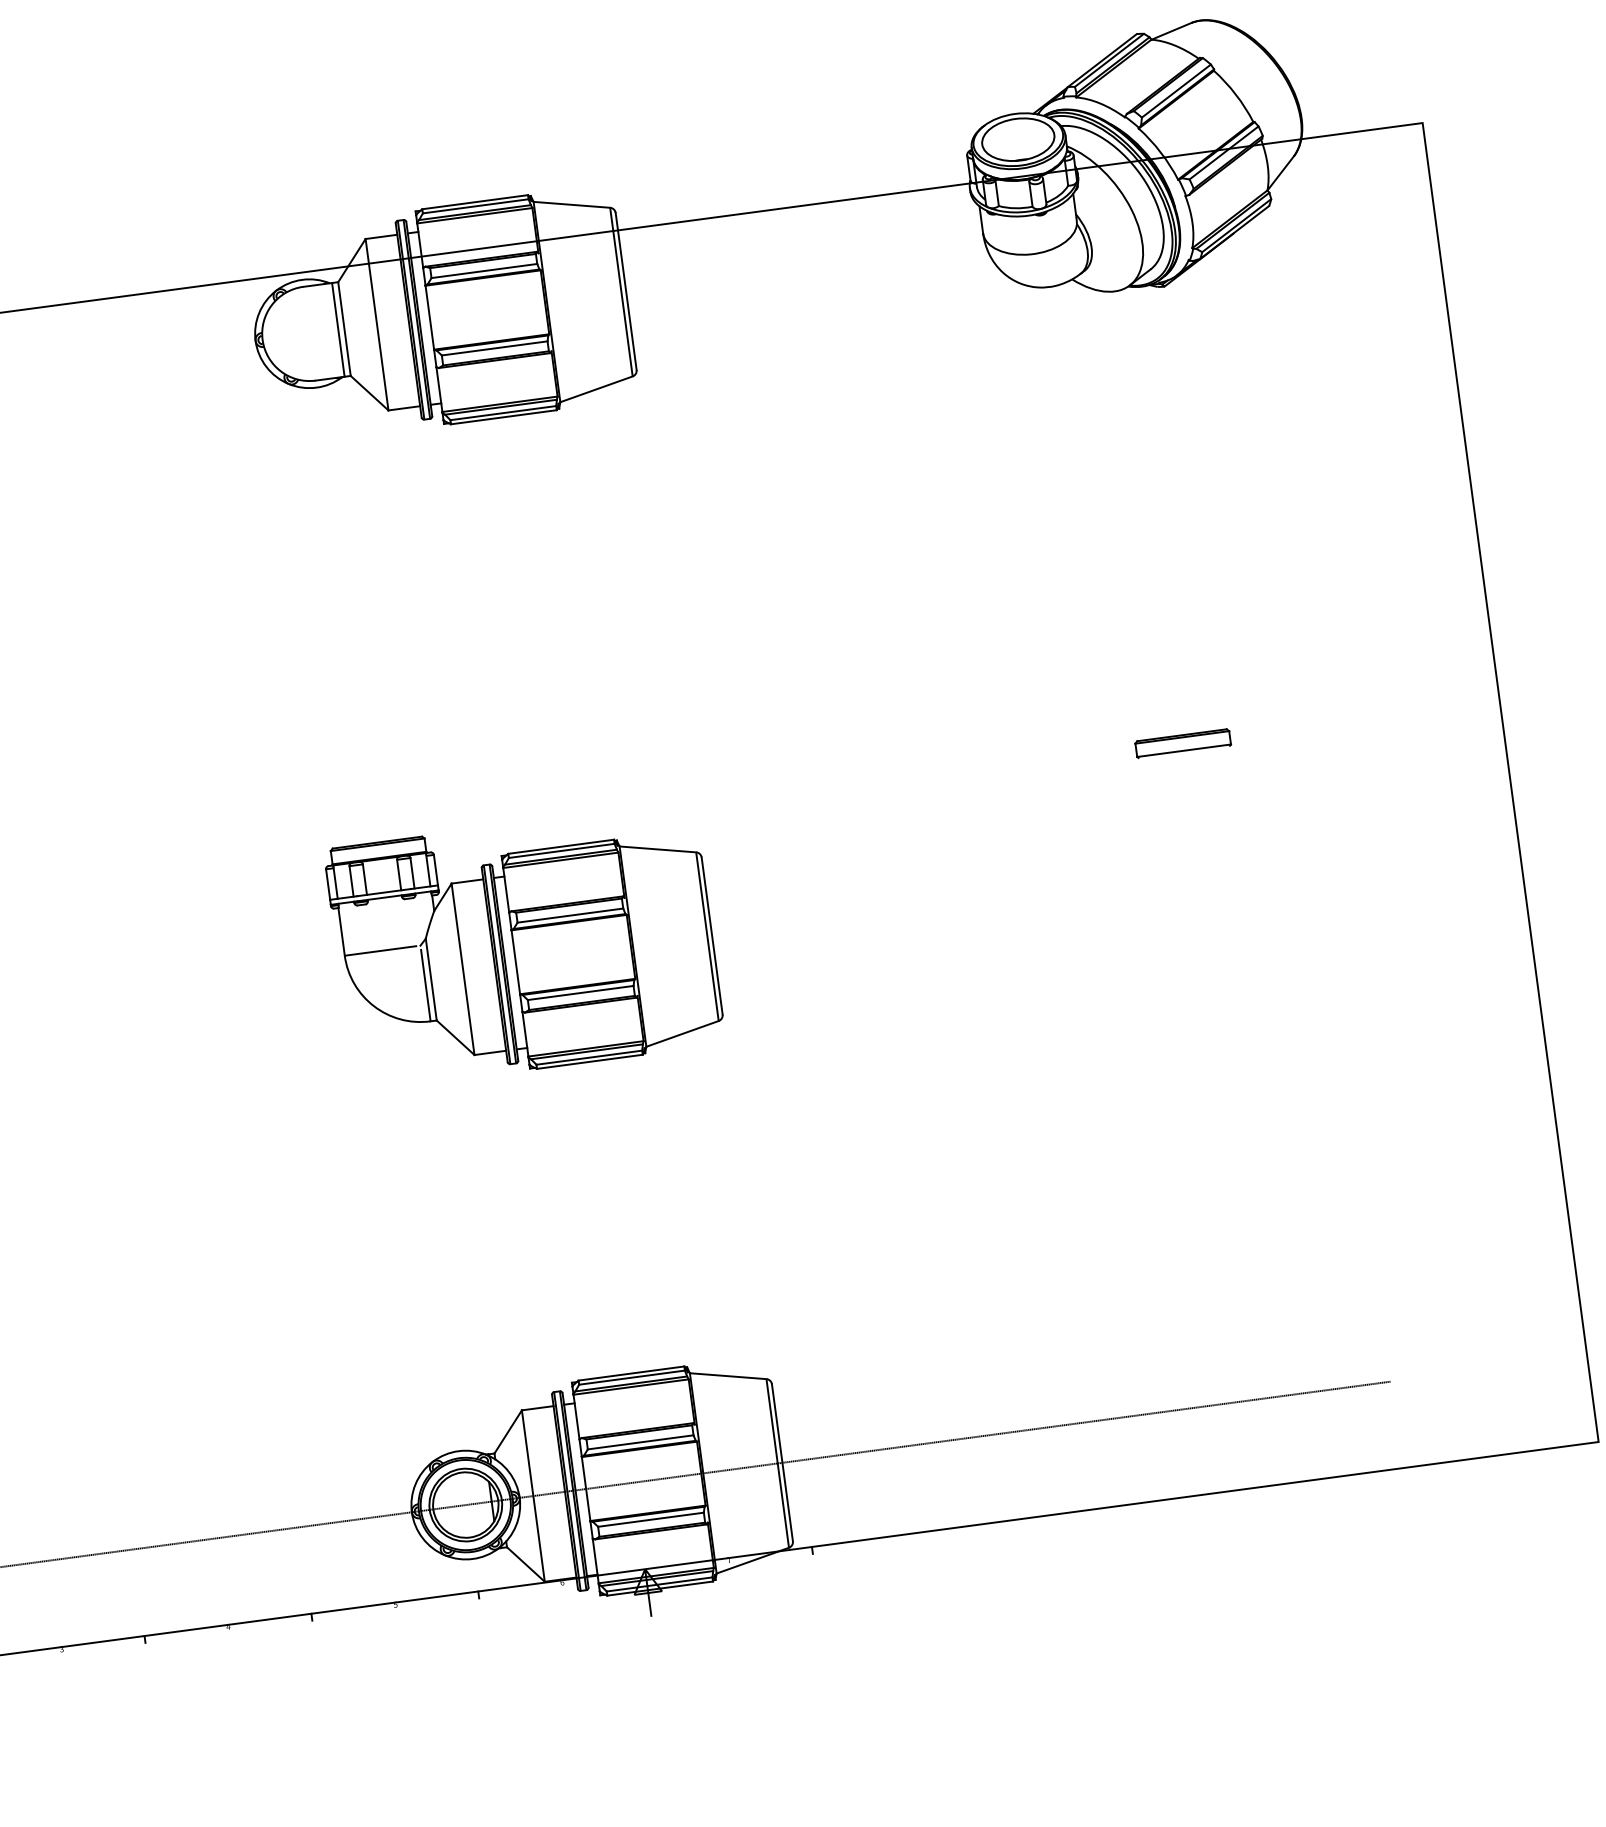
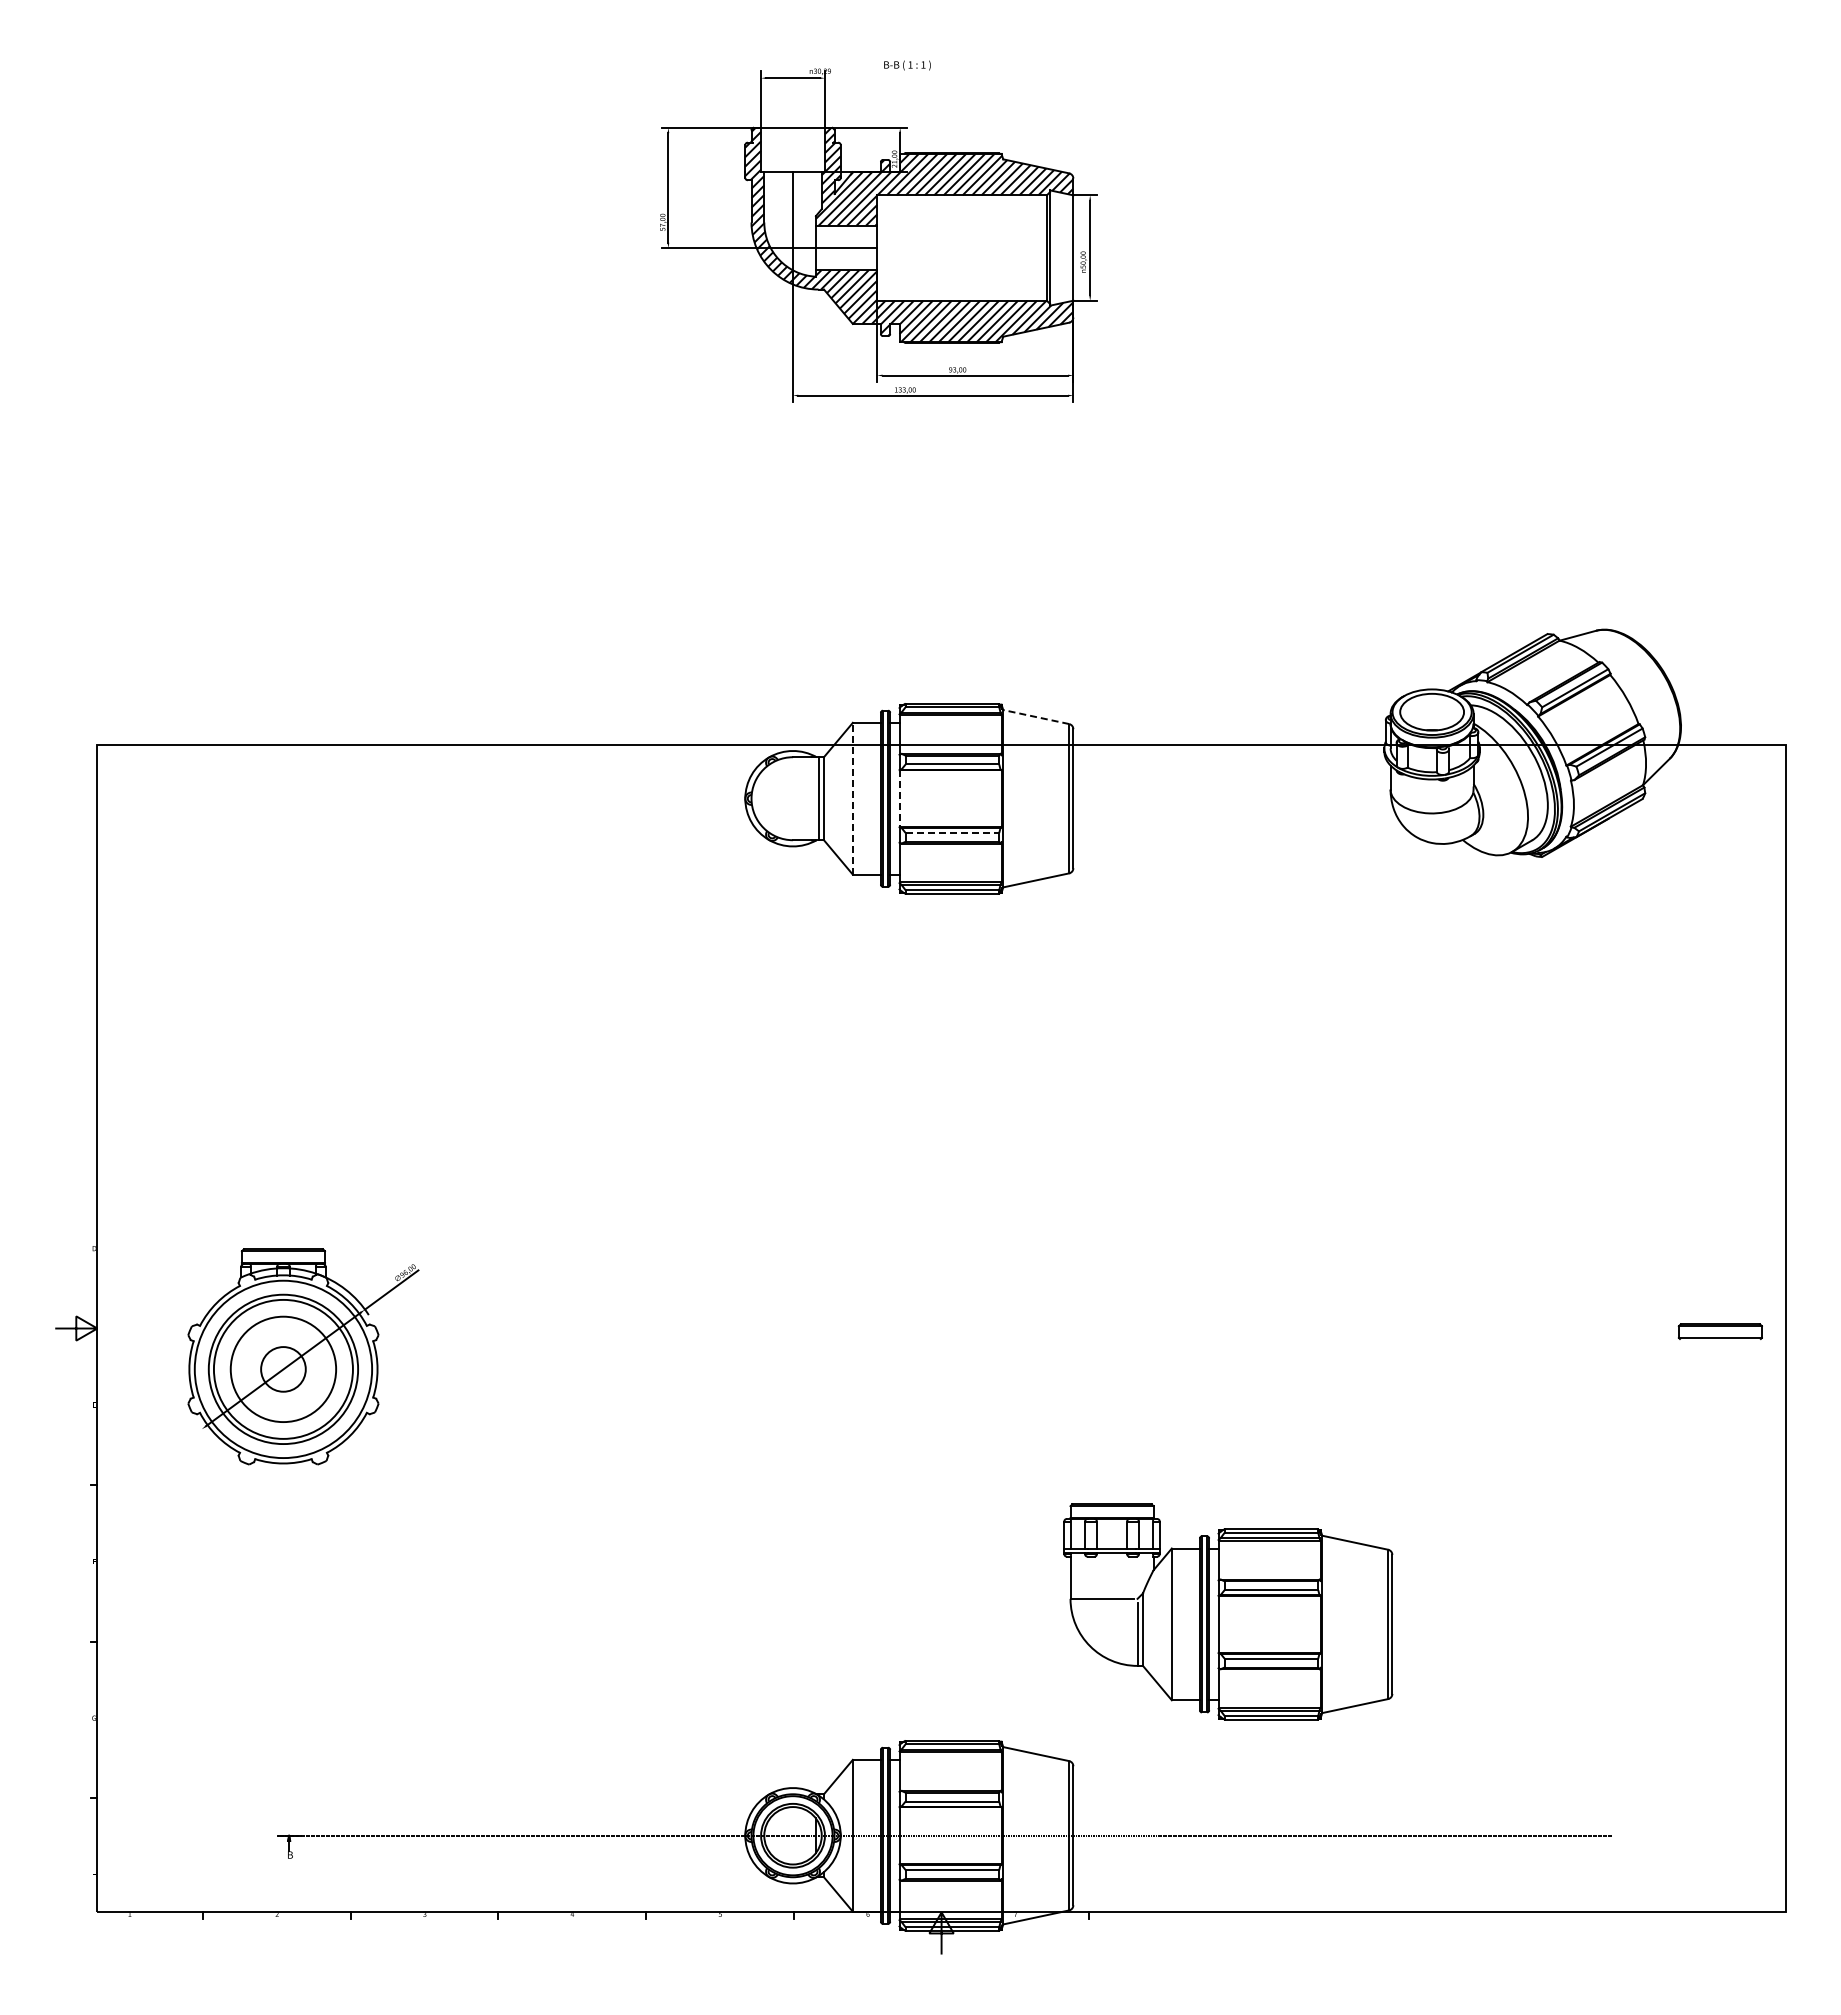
line: (572, 205) -> (1036, 717), solid -> dashed
line: (429, 318) -> (899, 799), solid -> dashed
line: (376, 324) -> (852, 798), solid -> dashed
line: (494, 347) -> (952, 832), solid -> dashed
part: (1182, 743) -> (1719, 1331), moved
part: (525, 946) -> (1228, 1611), moved

